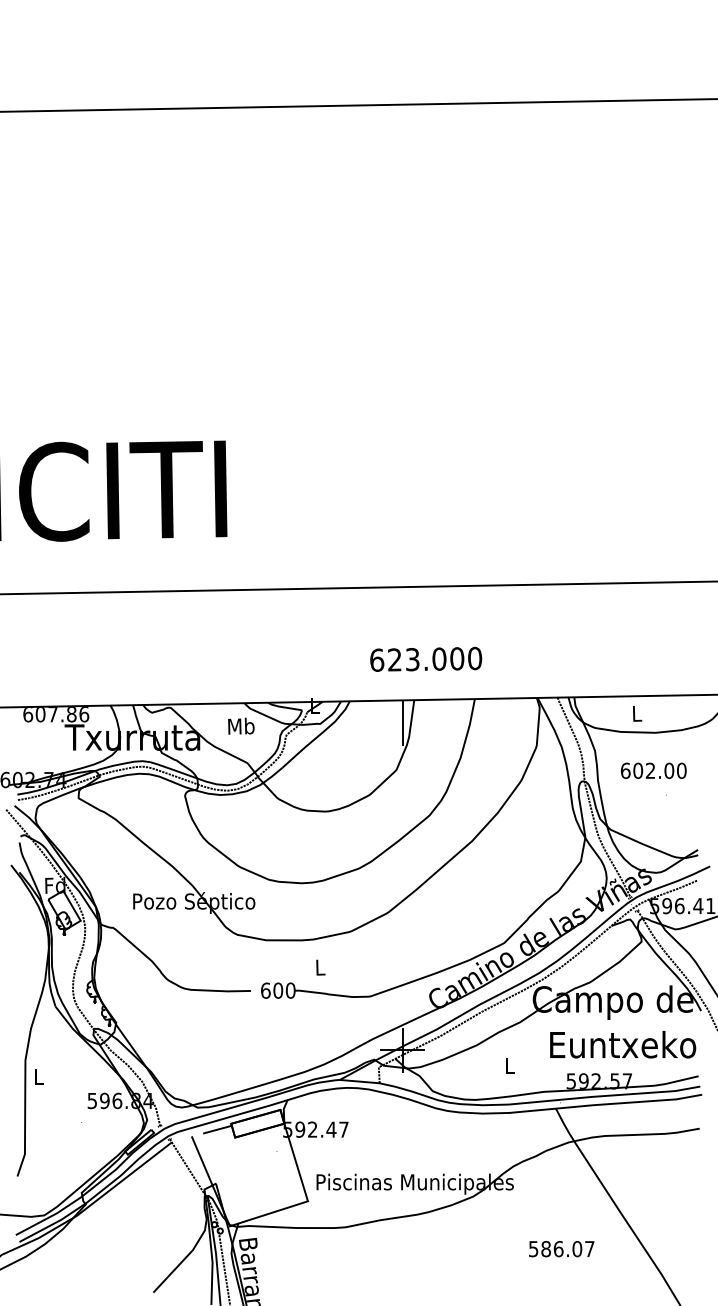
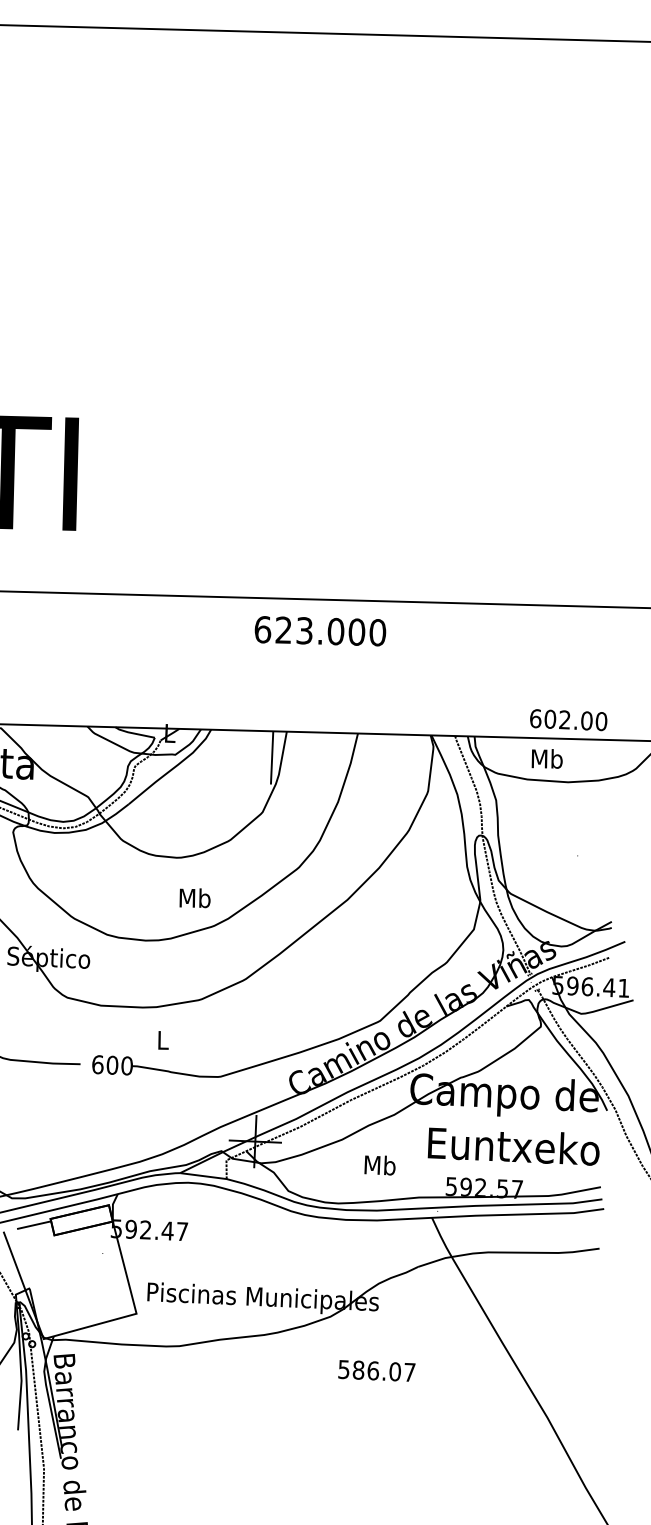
text: (426, 658) -> (320, 630), moved
text: (636, 713) -> (546, 758), L -> Mb
text: (241, 725) -> (195, 897), moved
text: (653, 770) -> (568, 719), moved
text: (509, 1065) -> (379, 1164), L -> Mb
text: (561, 1249) -> (376, 1371), moved

